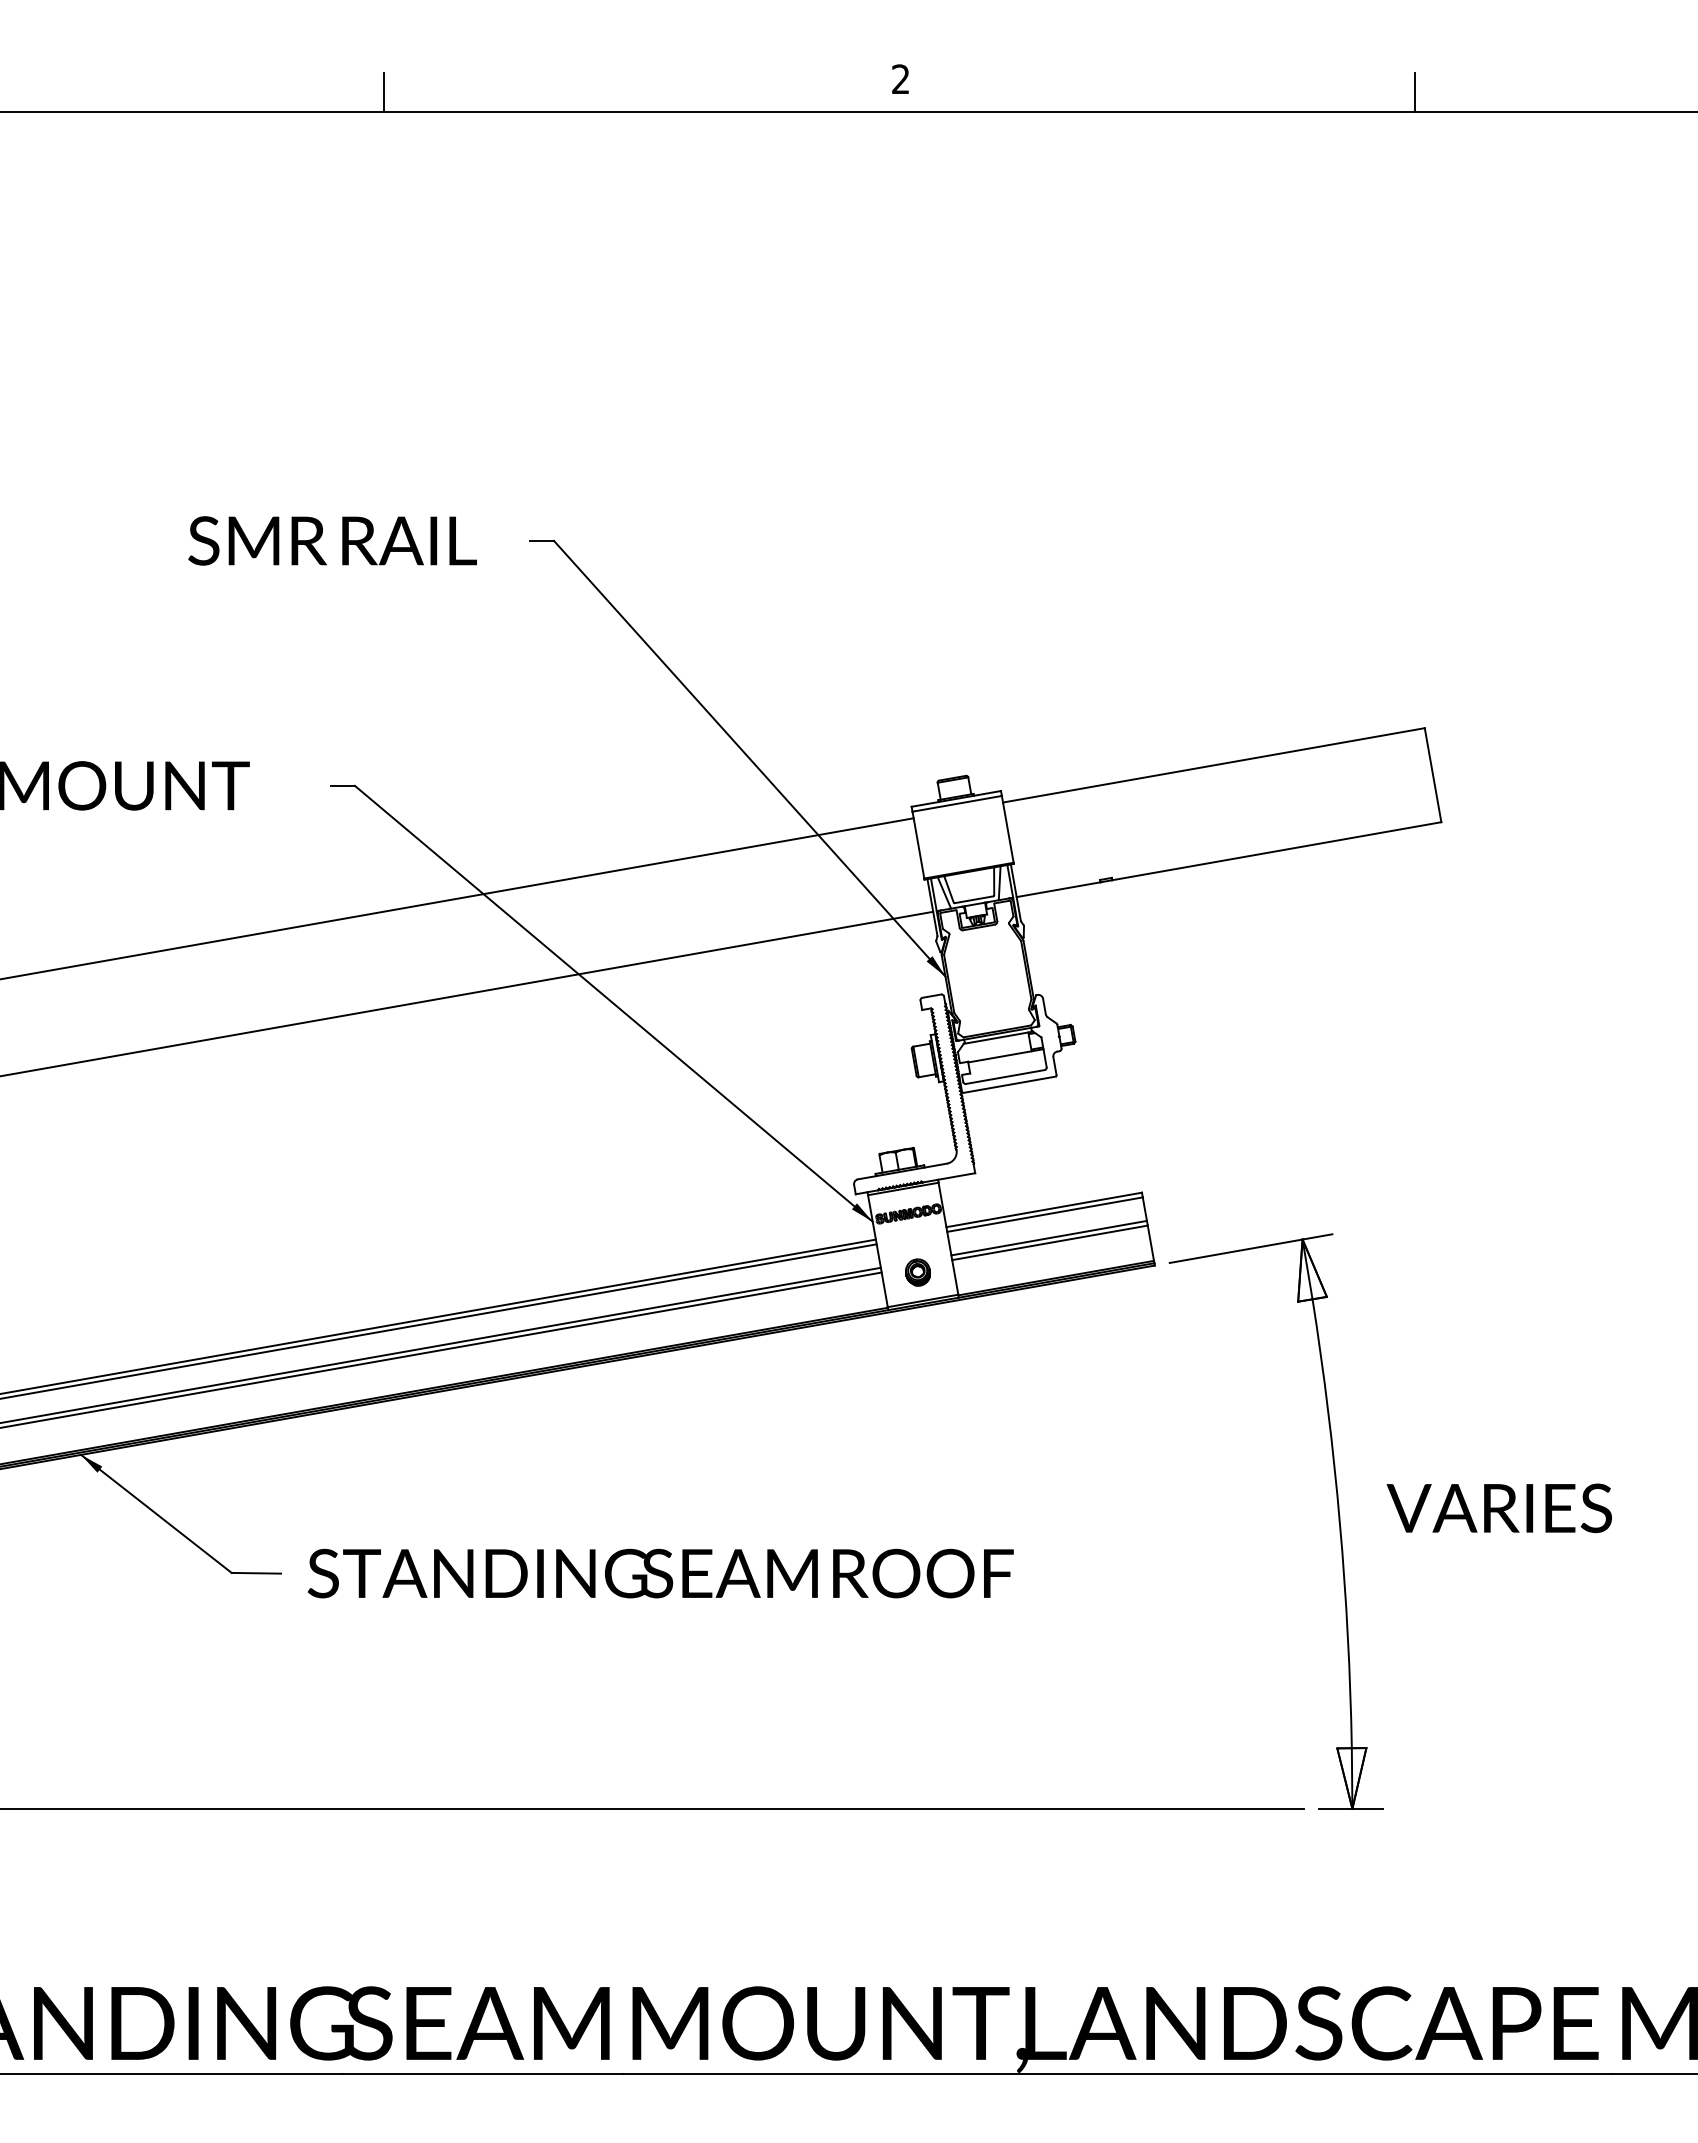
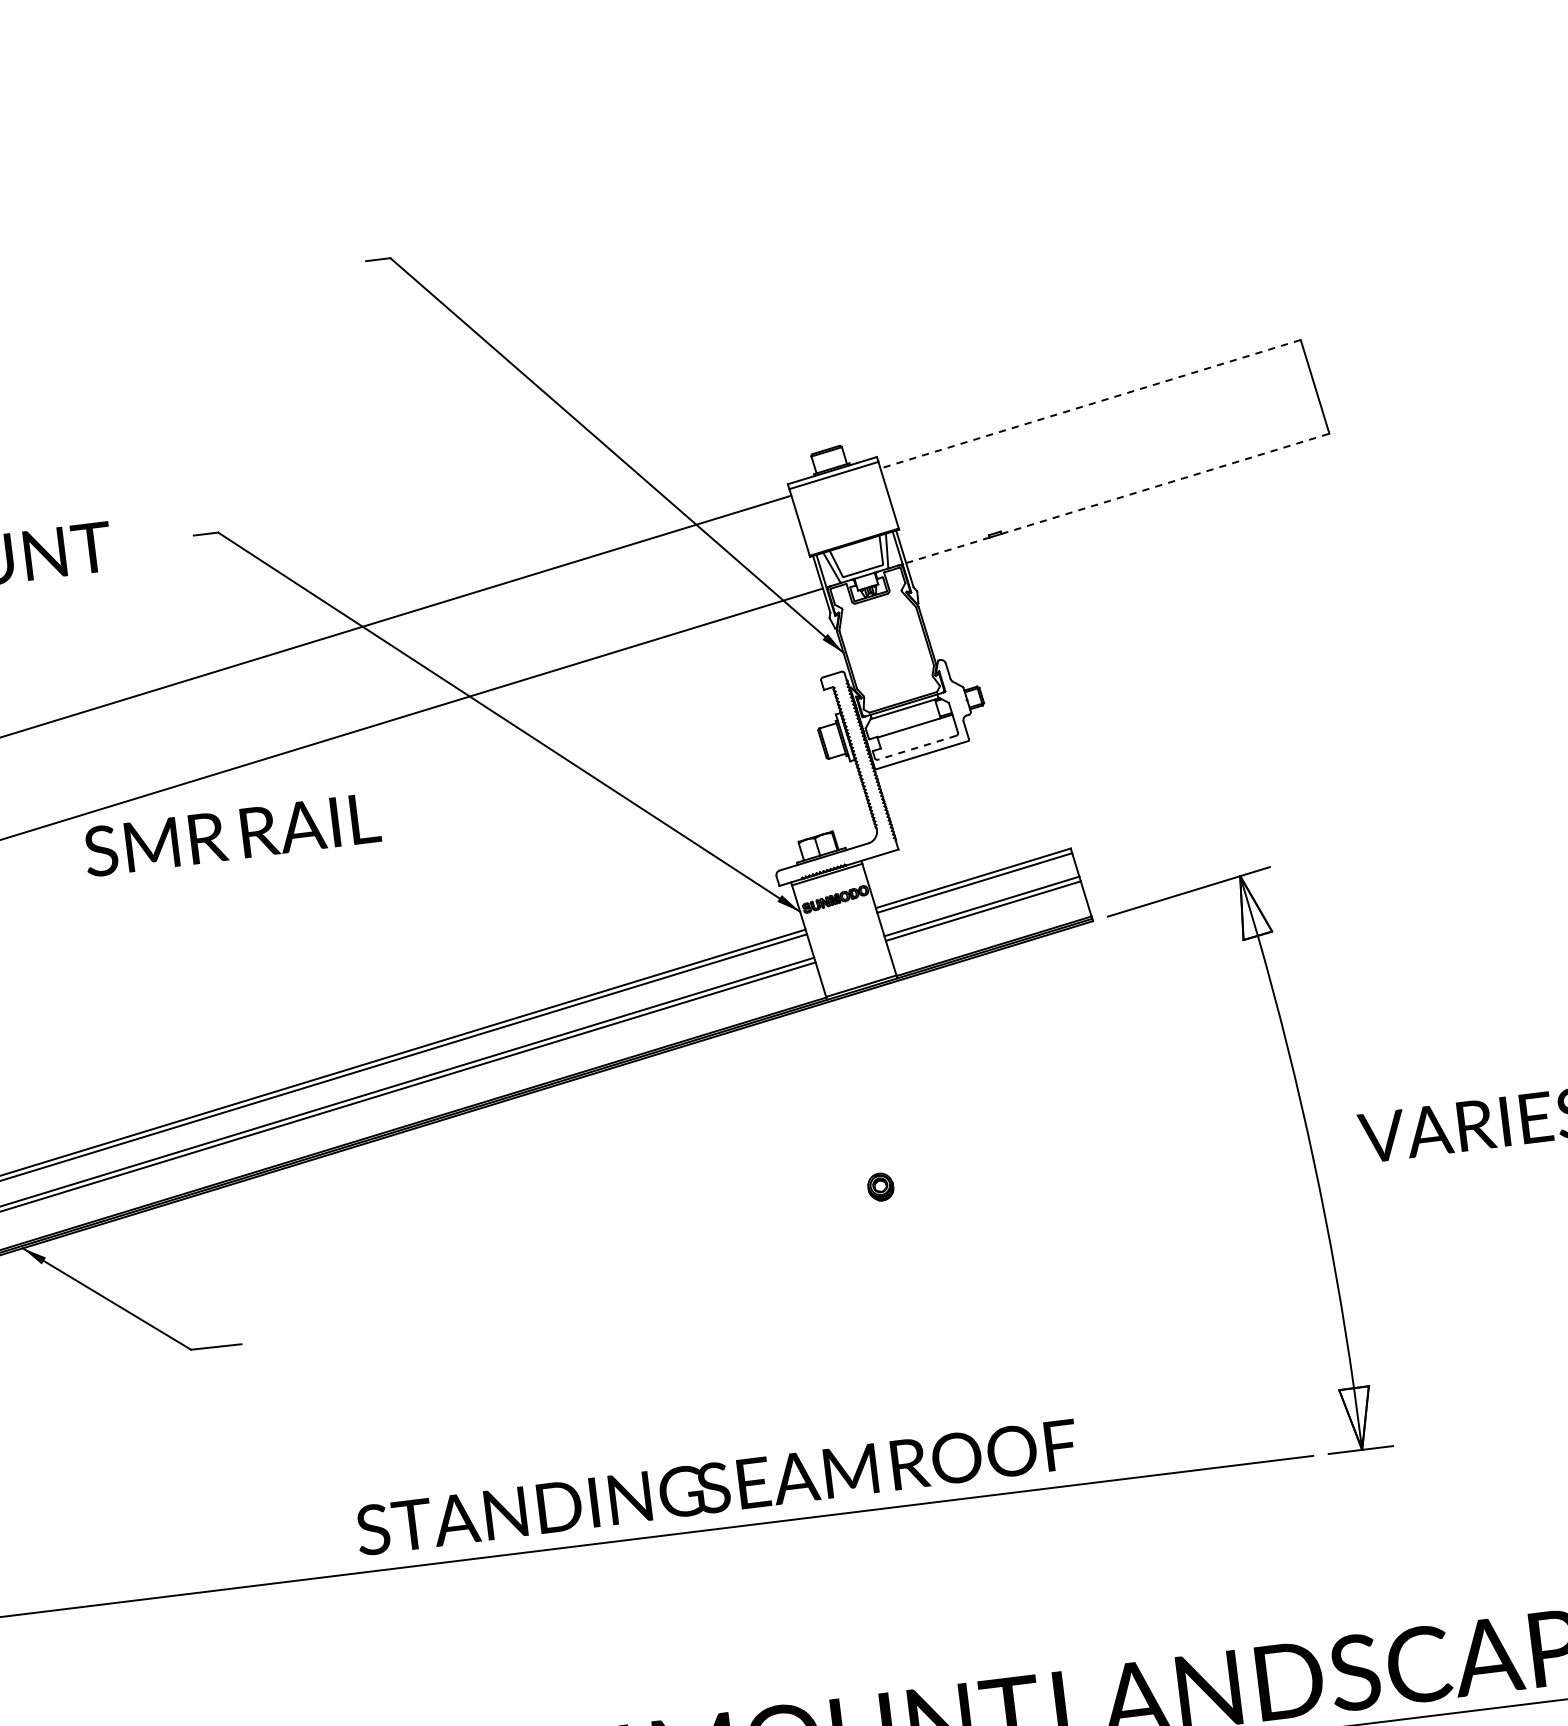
text: (332, 540) -> (232, 834), moved
line: (1213, 765) -> (1090, 404), solid -> dashed
line: (1277, 851) -> (1166, 484), solid -> dashed
line: (1058, 889) -> (947, 550), solid -> dashed
line: (1005, 1077) -> (917, 748), solid -> dashed
part: (917, 1272) -> (880, 1187), moved
text: (660, 1573) -> (716, 1487), moved

